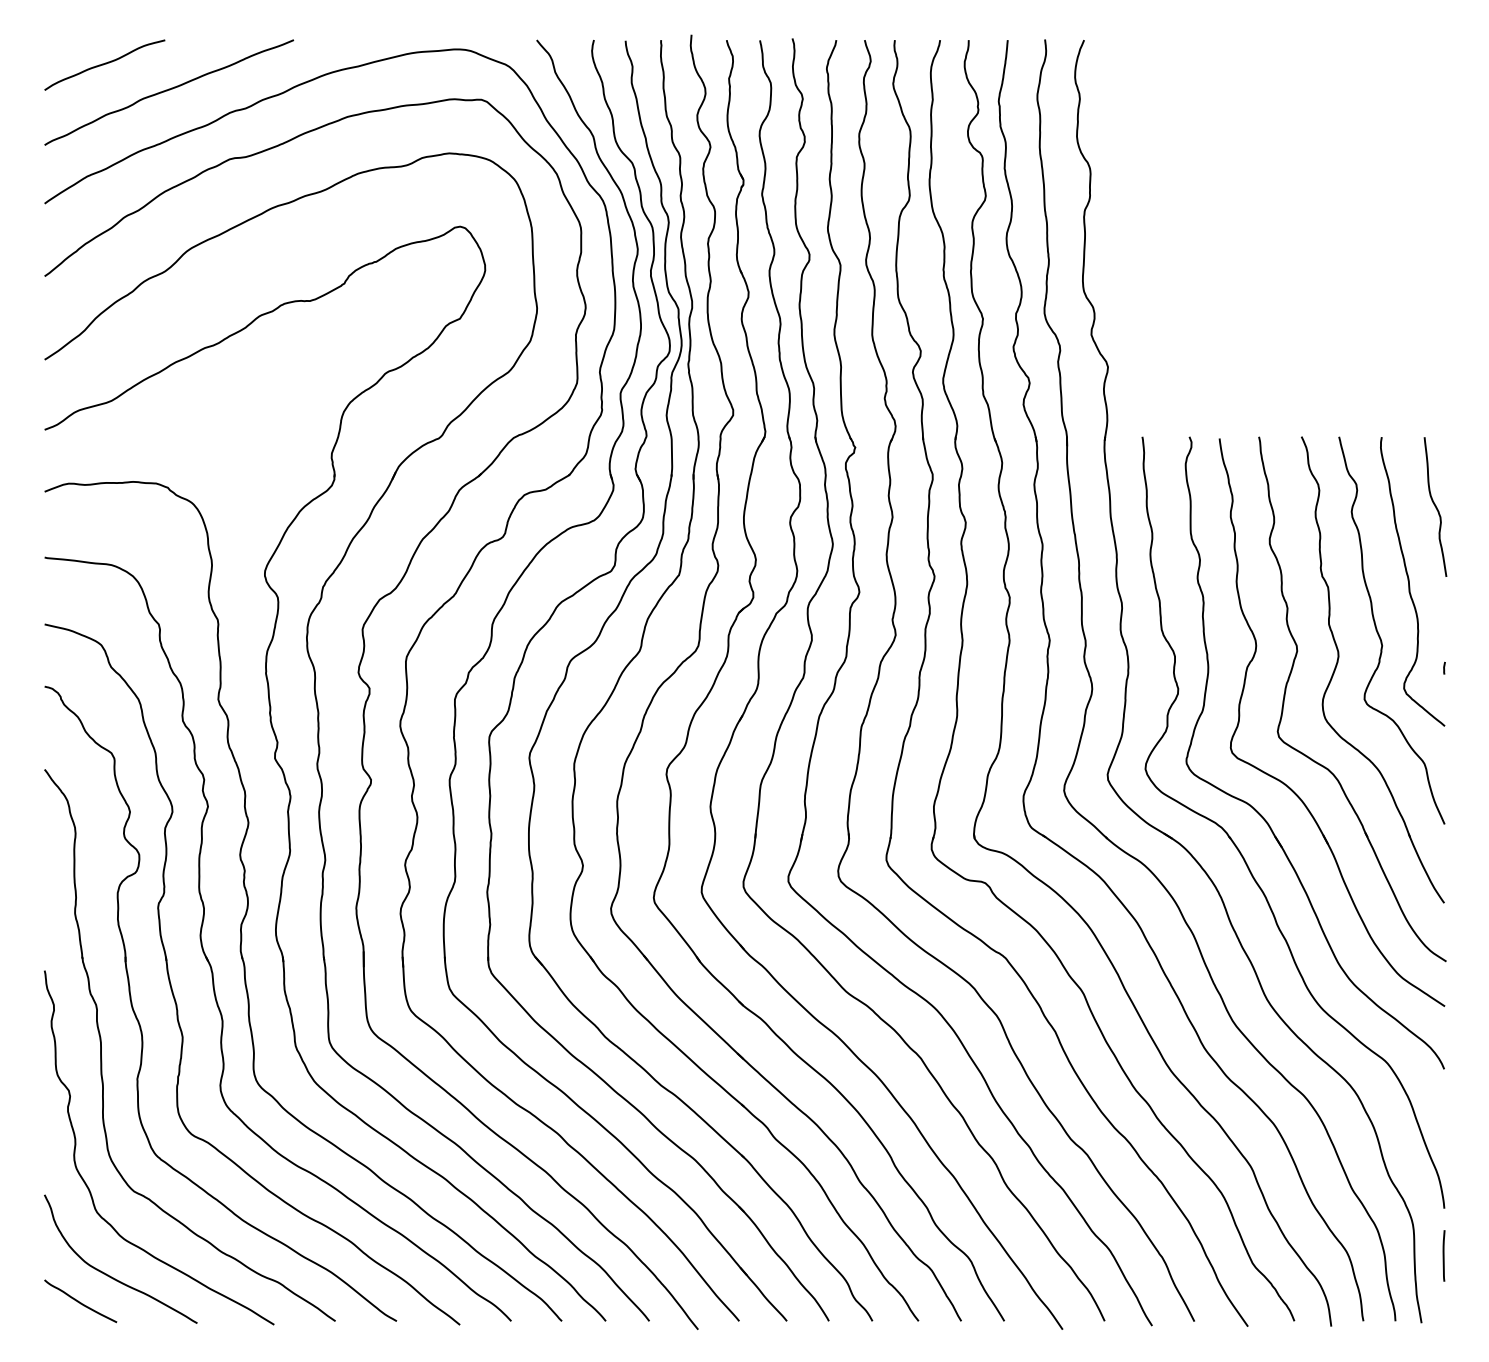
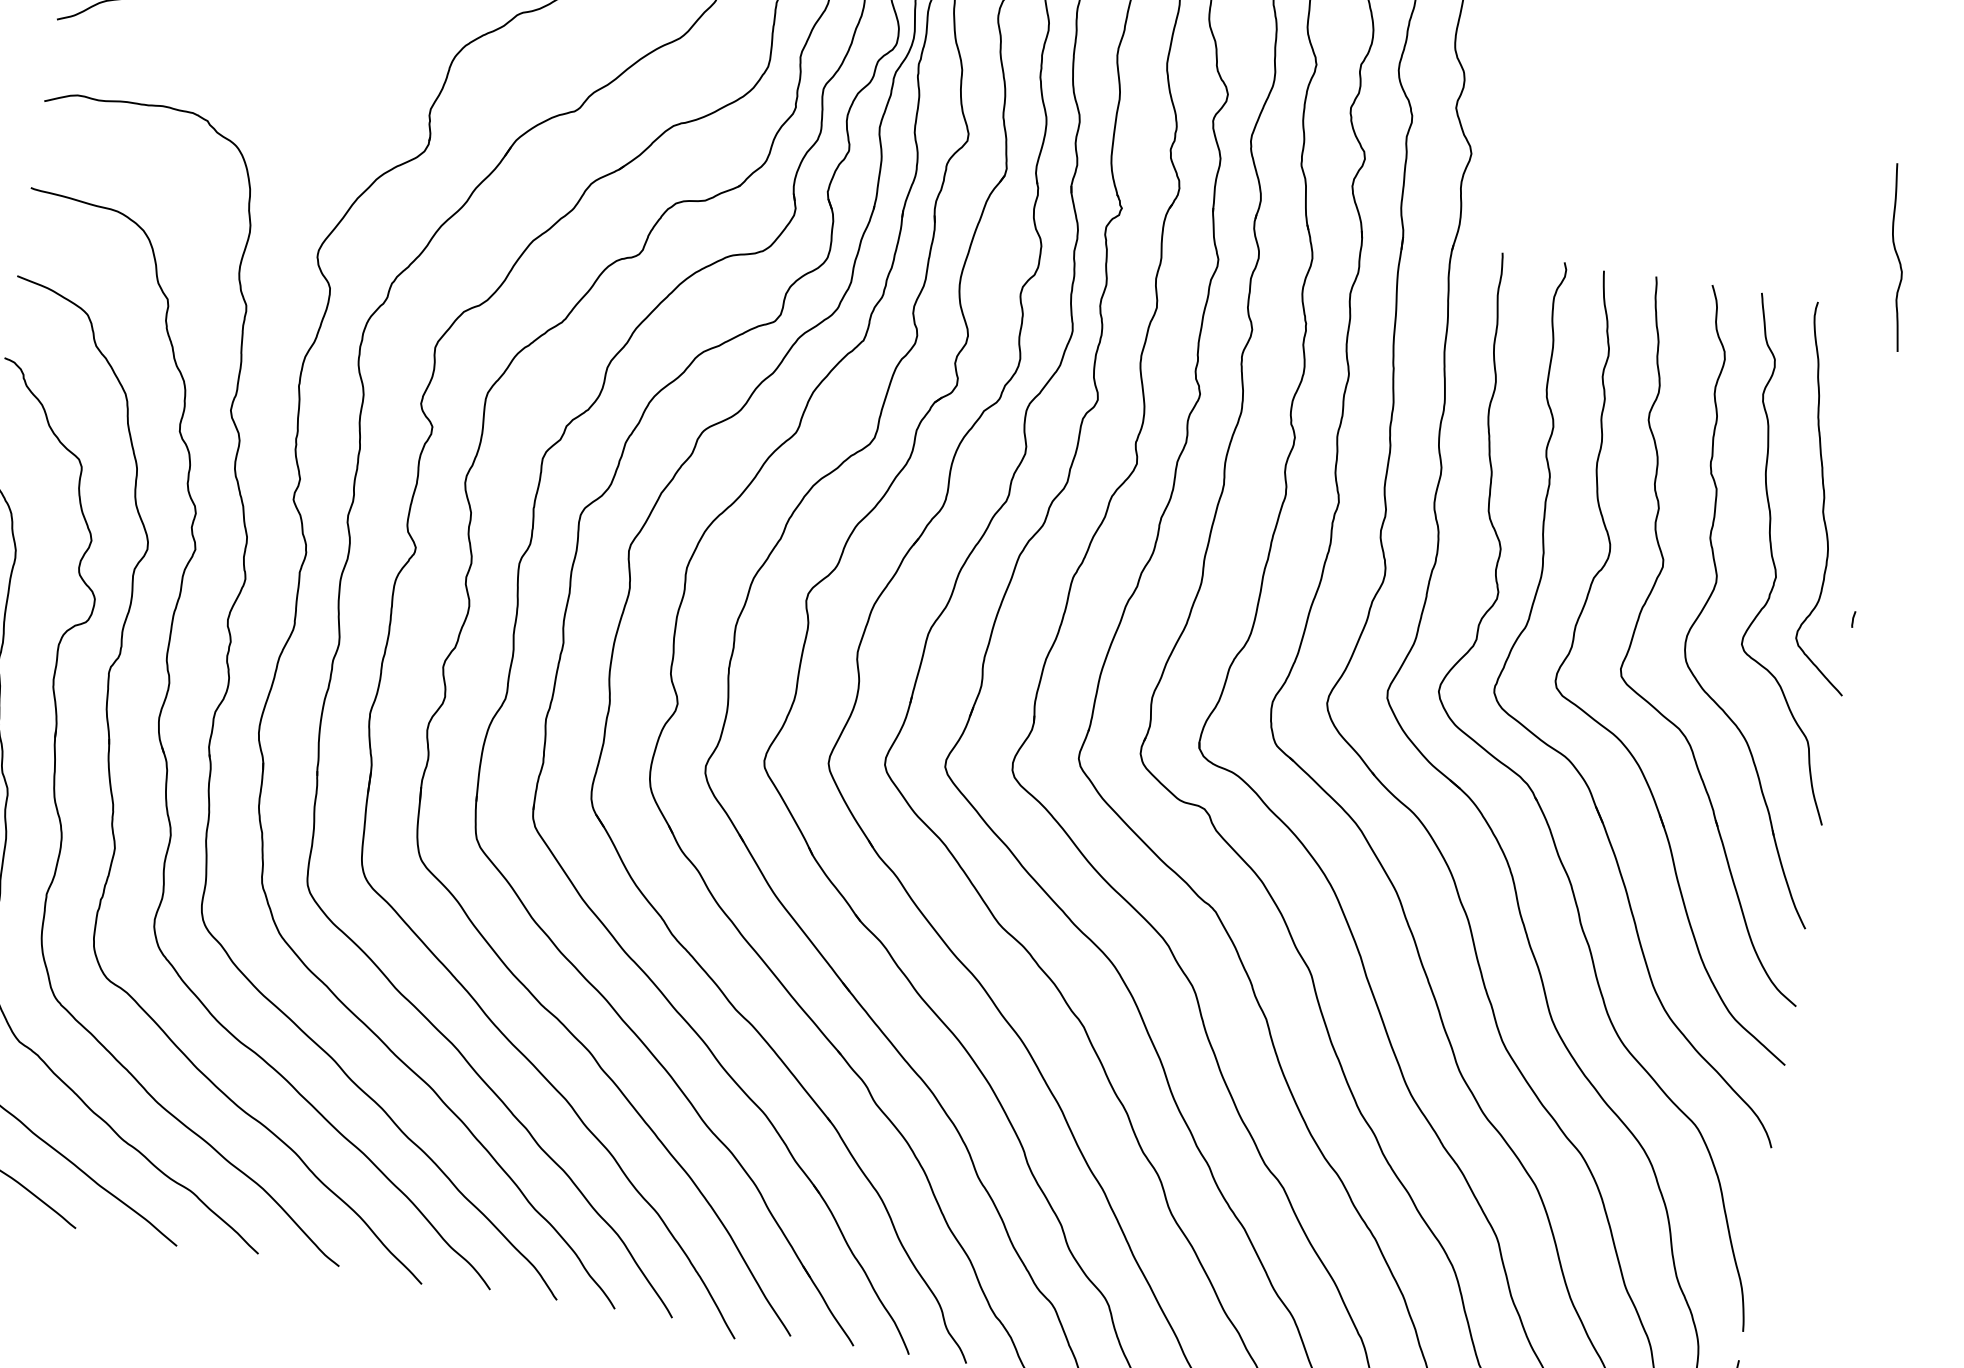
curve: (1435, 506) -> (1897, 256), moved

